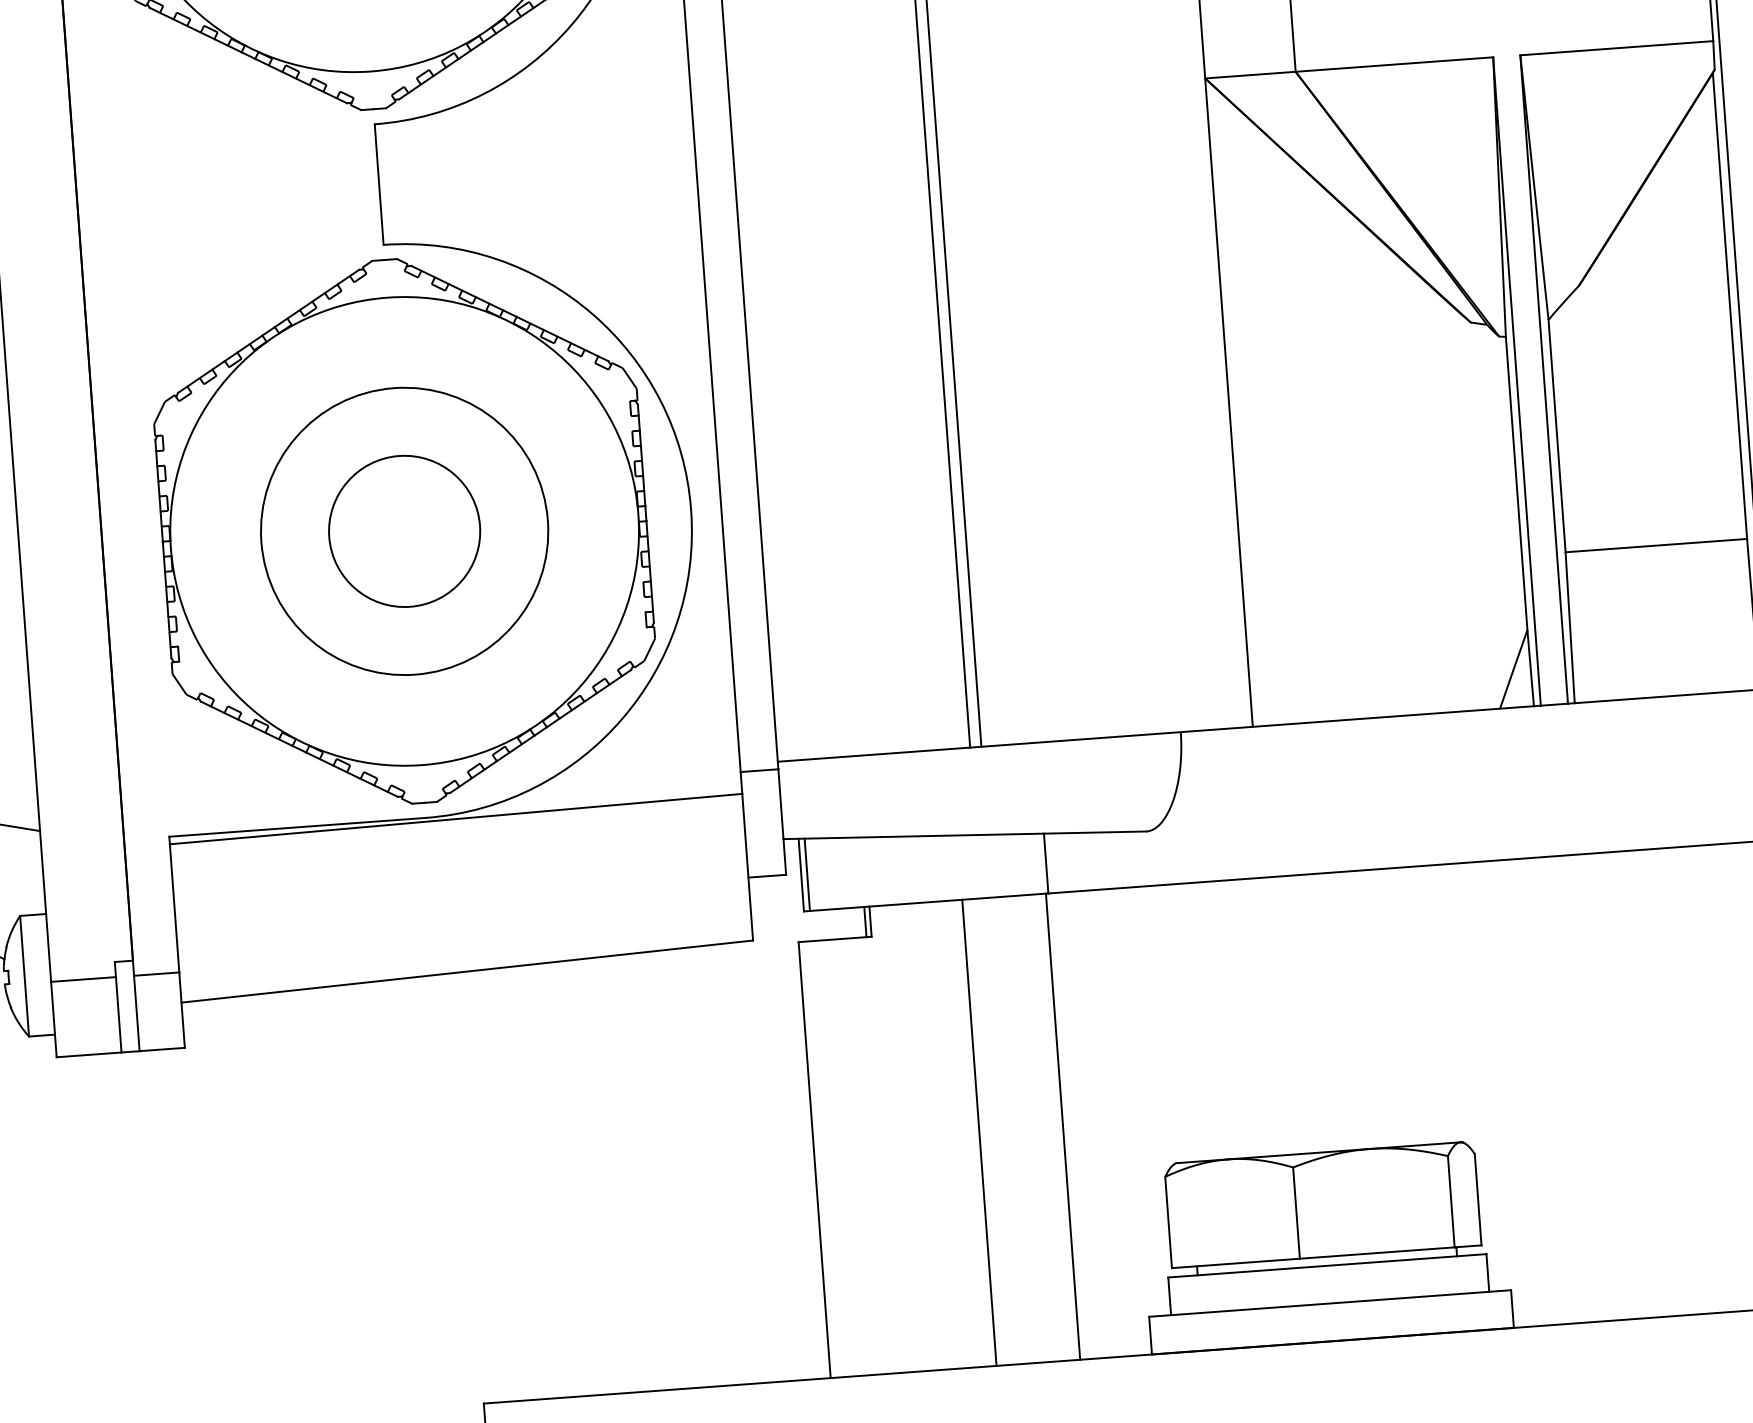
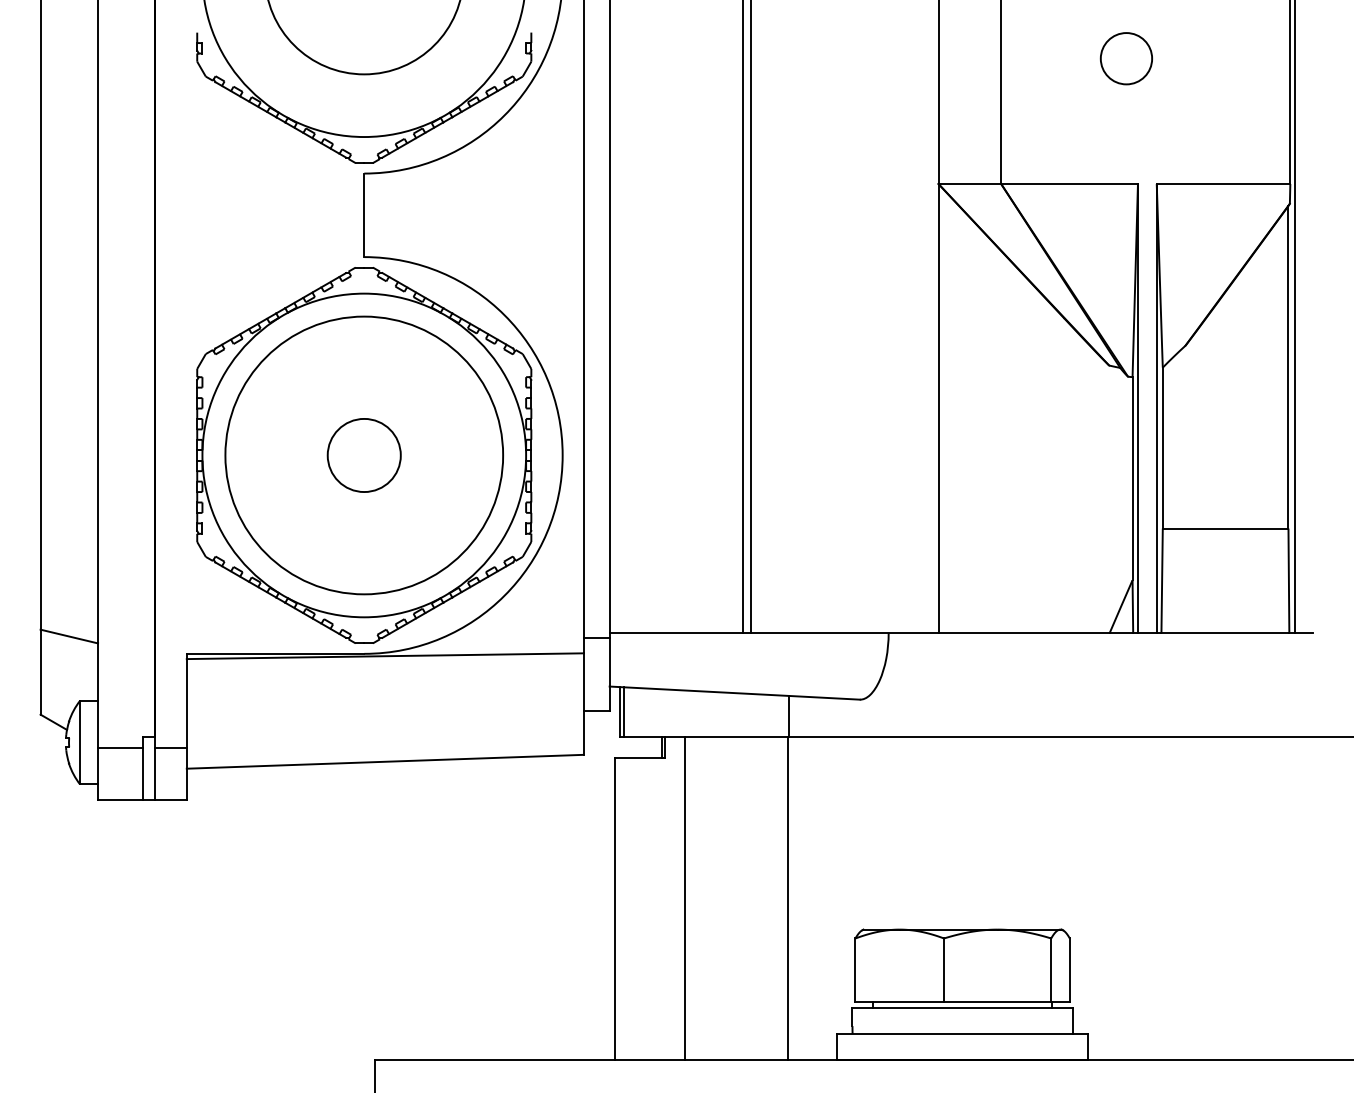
circle: (404, 531) -> (364, 455), size x0.7
circle: (404, 531) -> (364, 455), size x1.4
line: (979, 1132) -> (684, 898), moved

